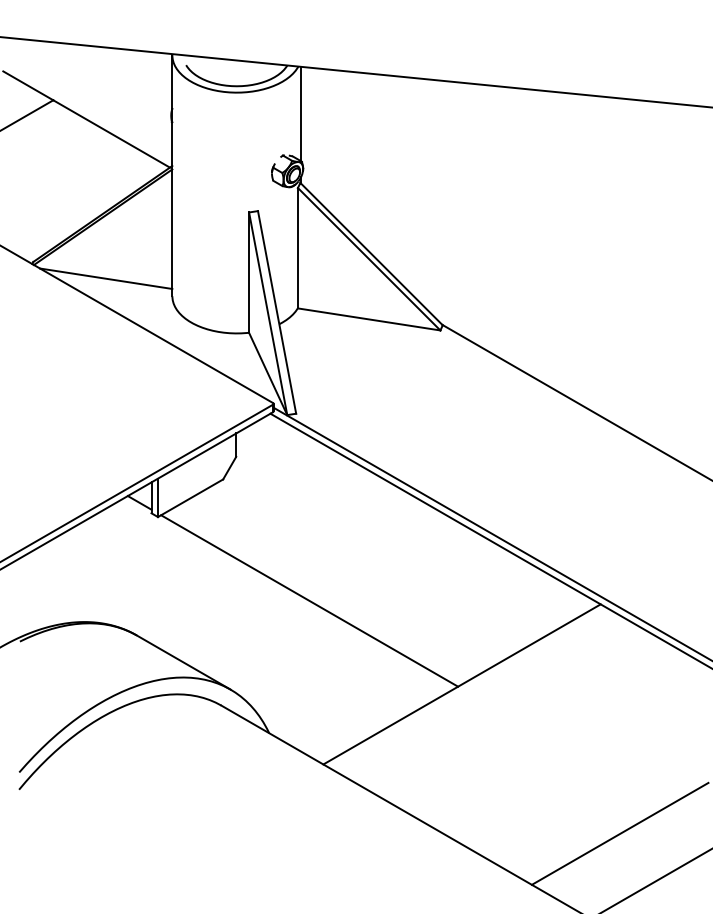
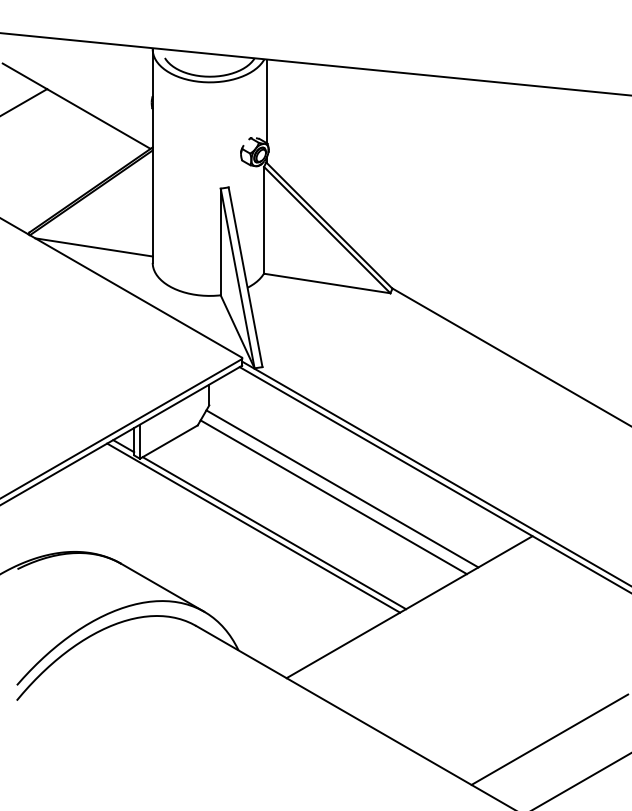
line: (386, 550) -> (342, 488), added
line: (376, 560) -> (333, 497), added
line: (286, 594) -> (253, 527), added

